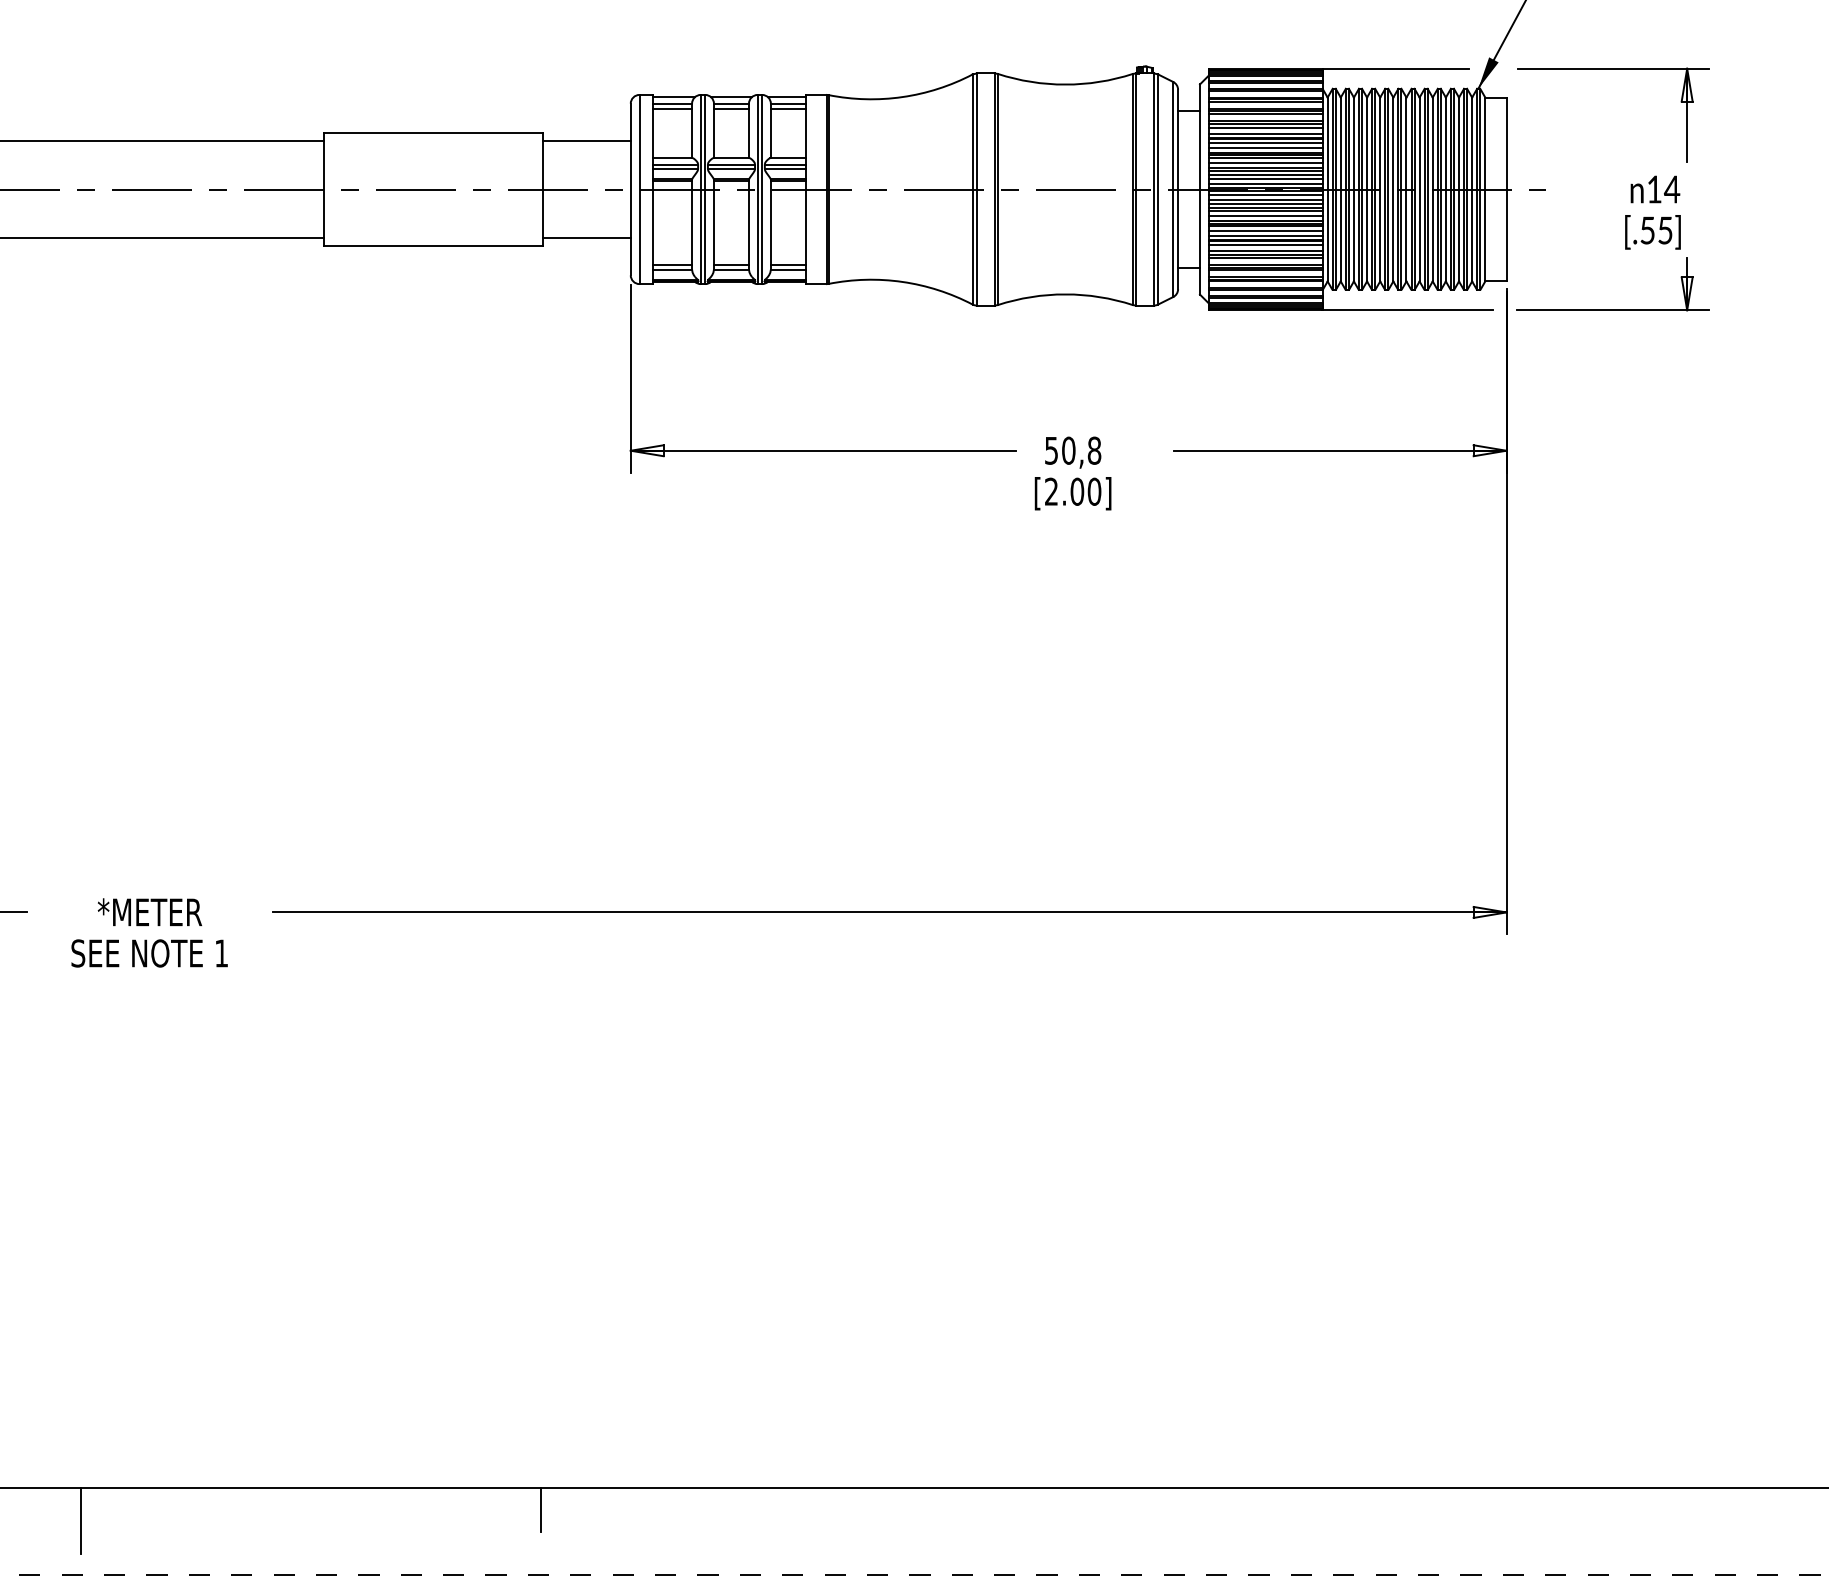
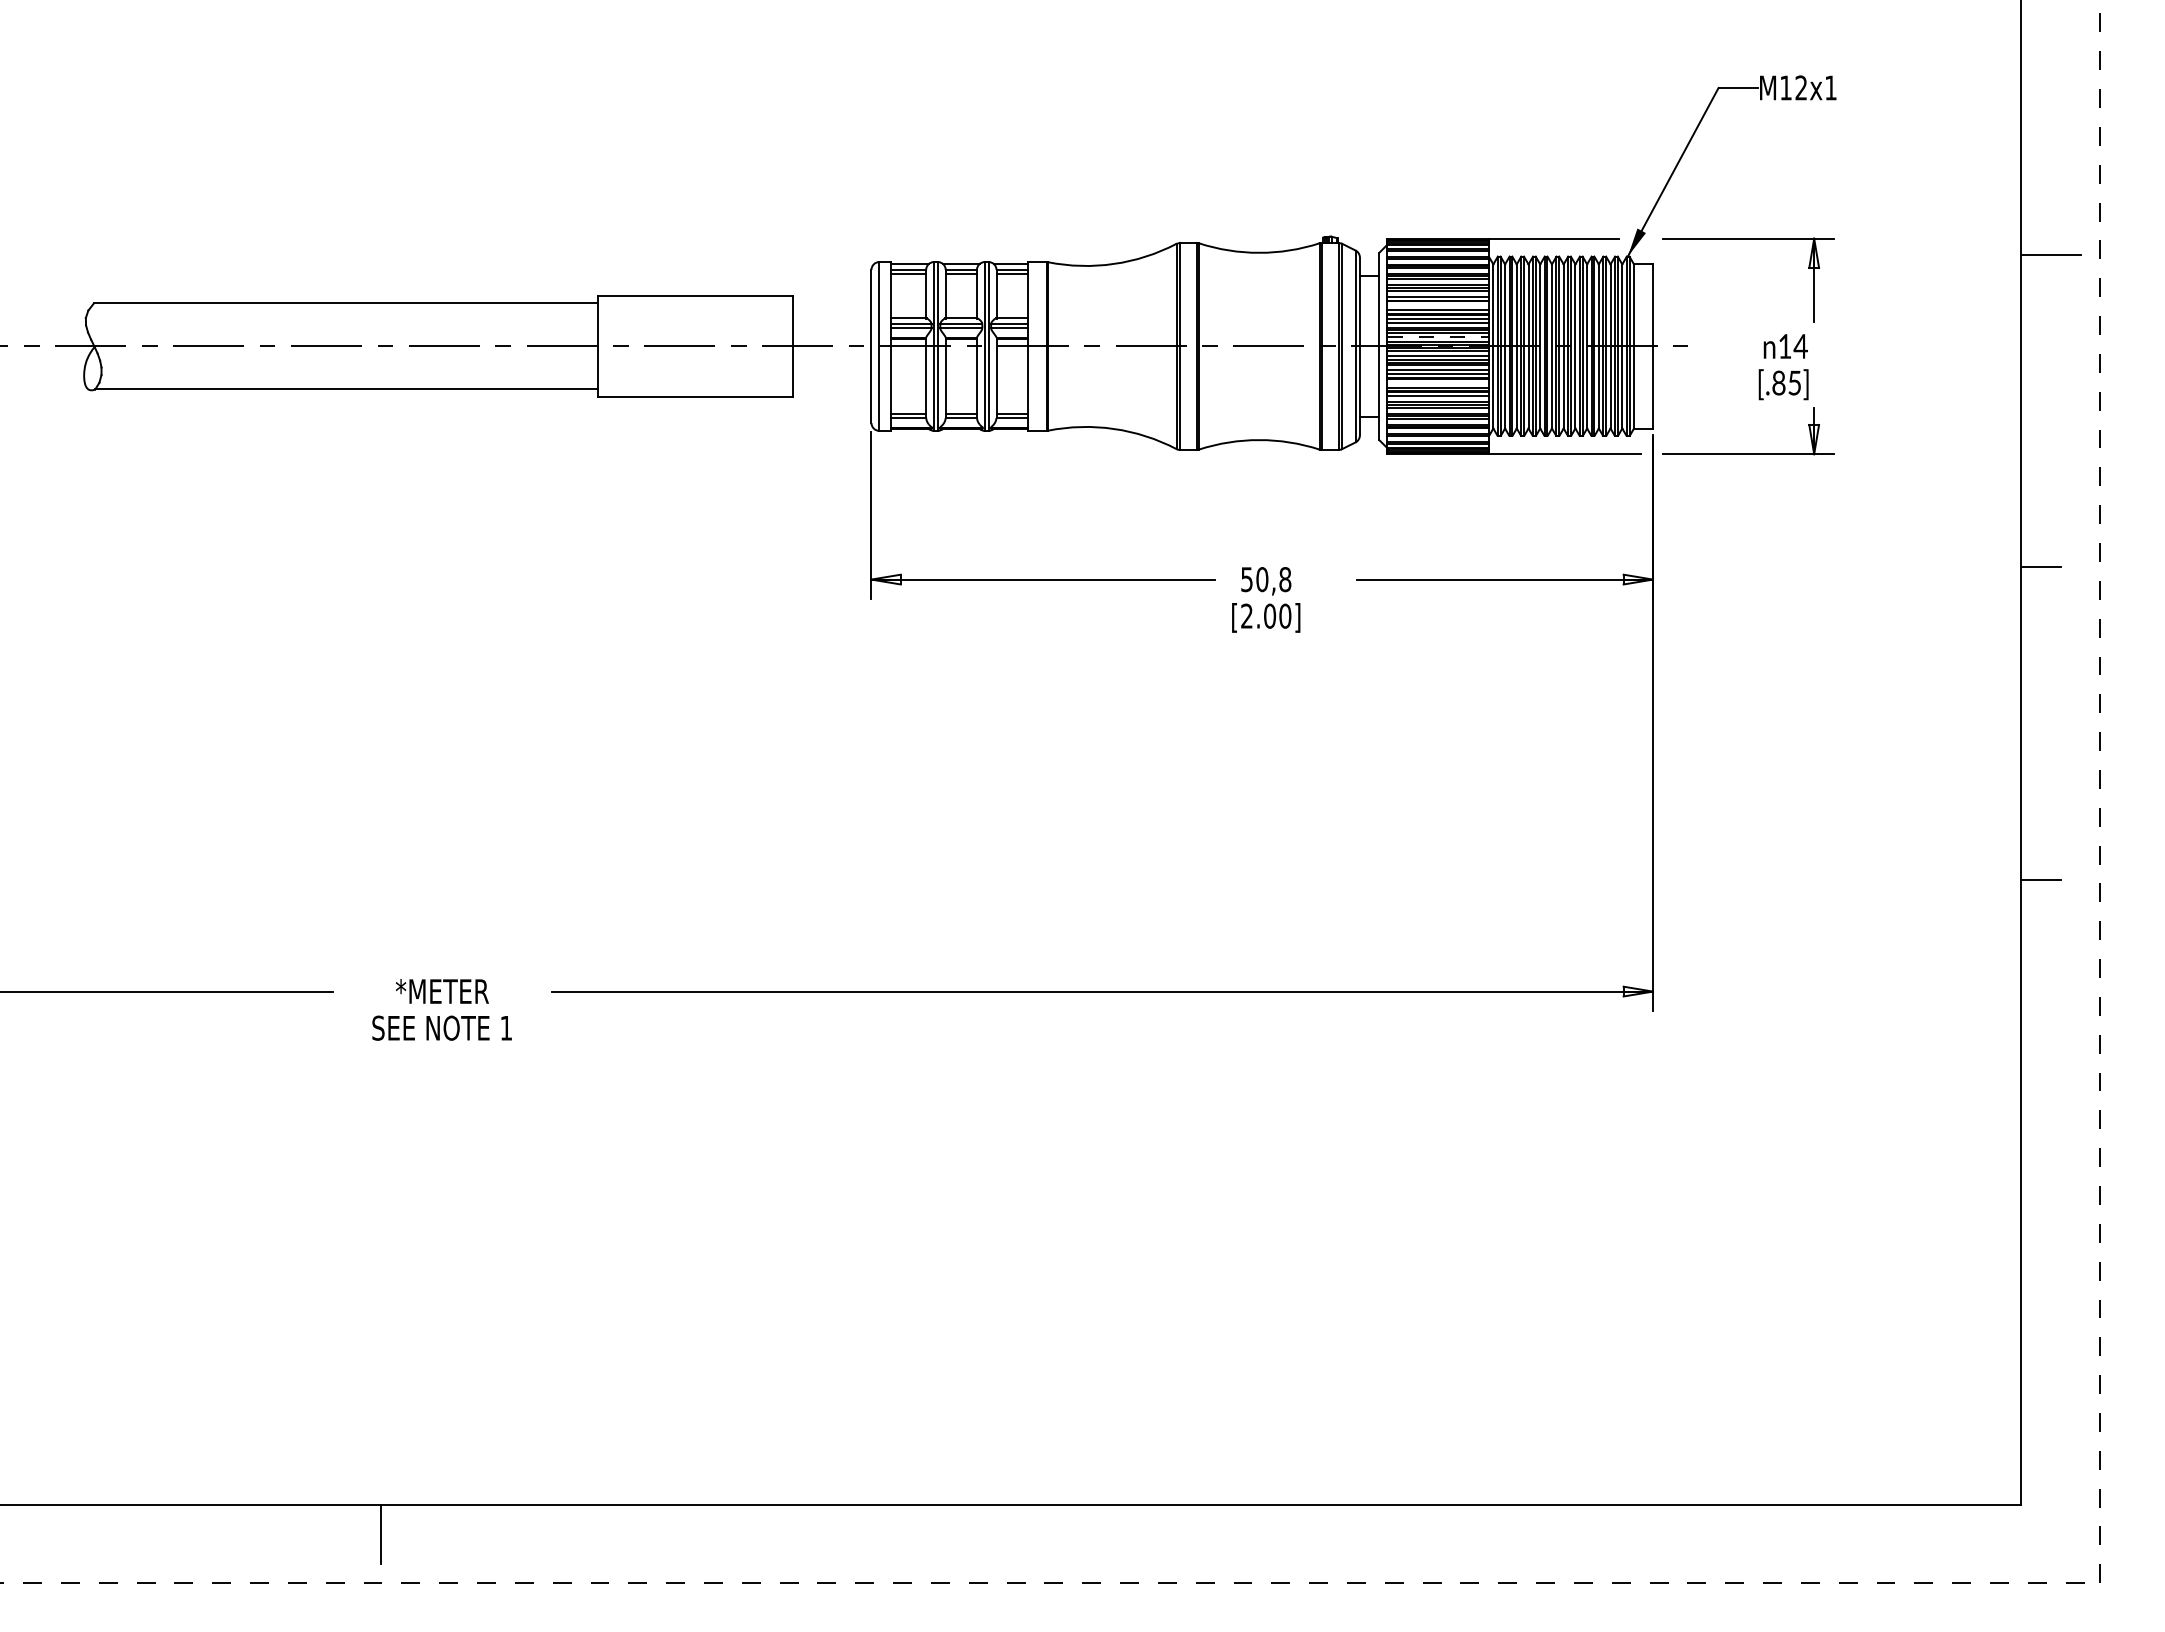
line: (587, 141) -> (832, 303), removed
line: (1265, 142) -> (1437, 304), removed
line: (1266, 179) -> (1438, 337), solid -> dashed
text: (1647, 229) -> (1778, 382), [.55] -> [.85]
line: (1265, 231) -> (1437, 383), removed
line: (587, 237) -> (832, 389), removed
line: (541, 1509) -> (791, 1524), removed

